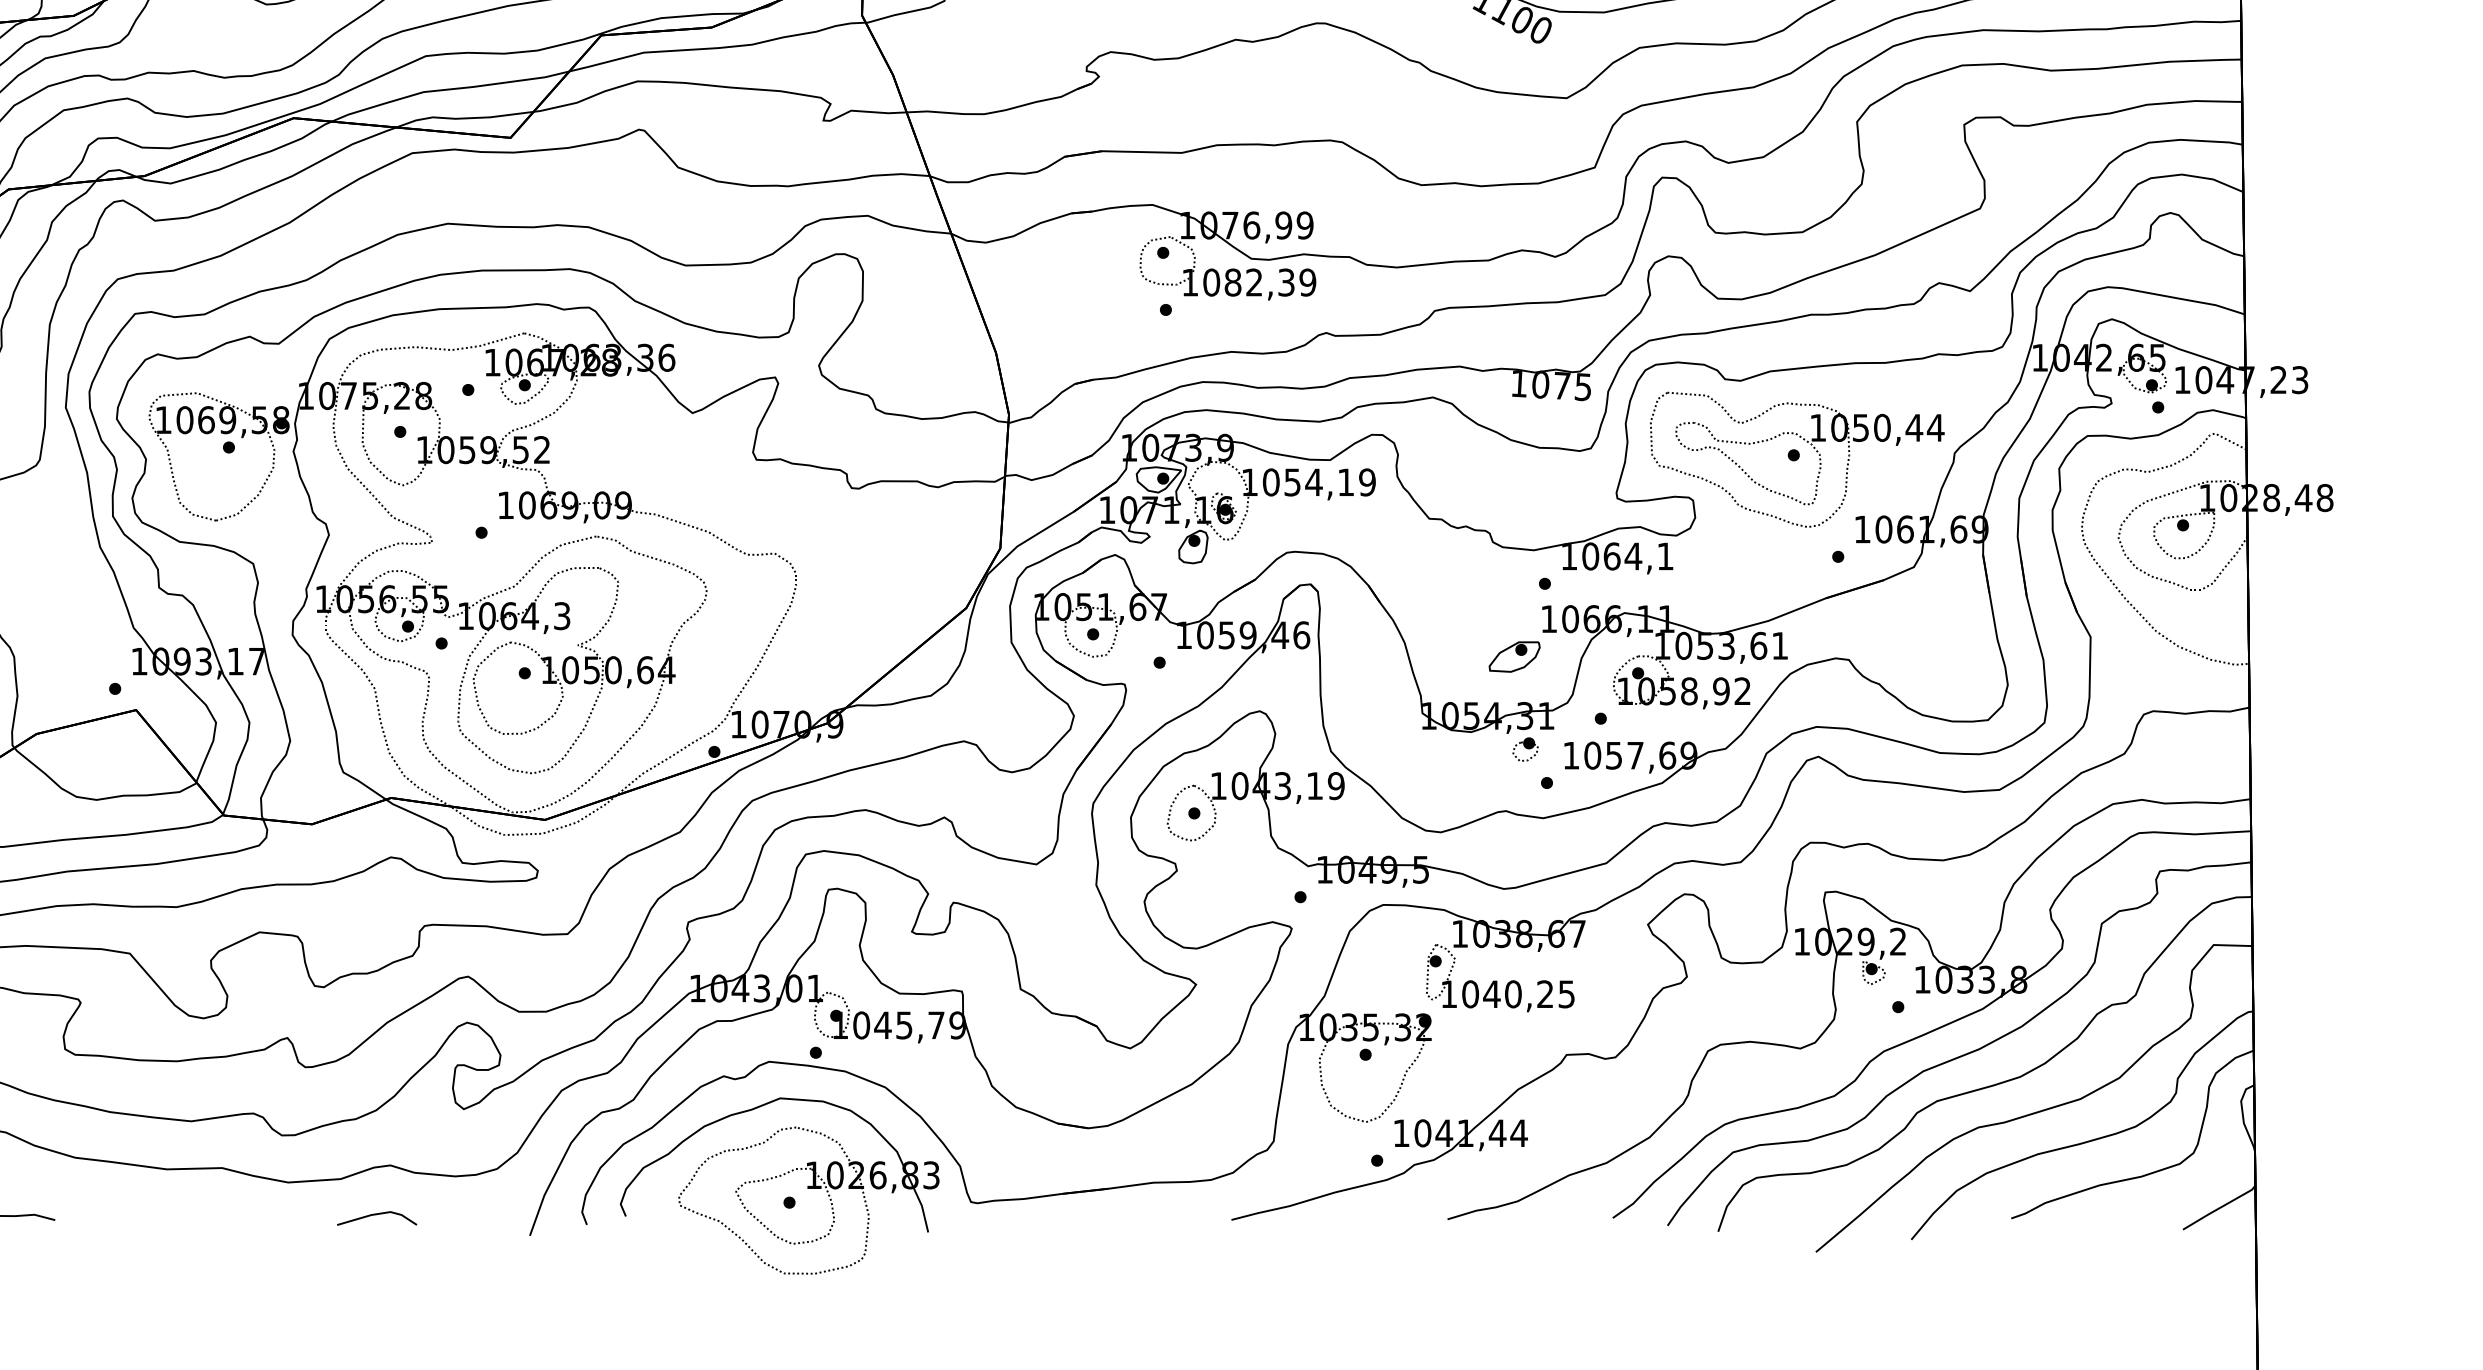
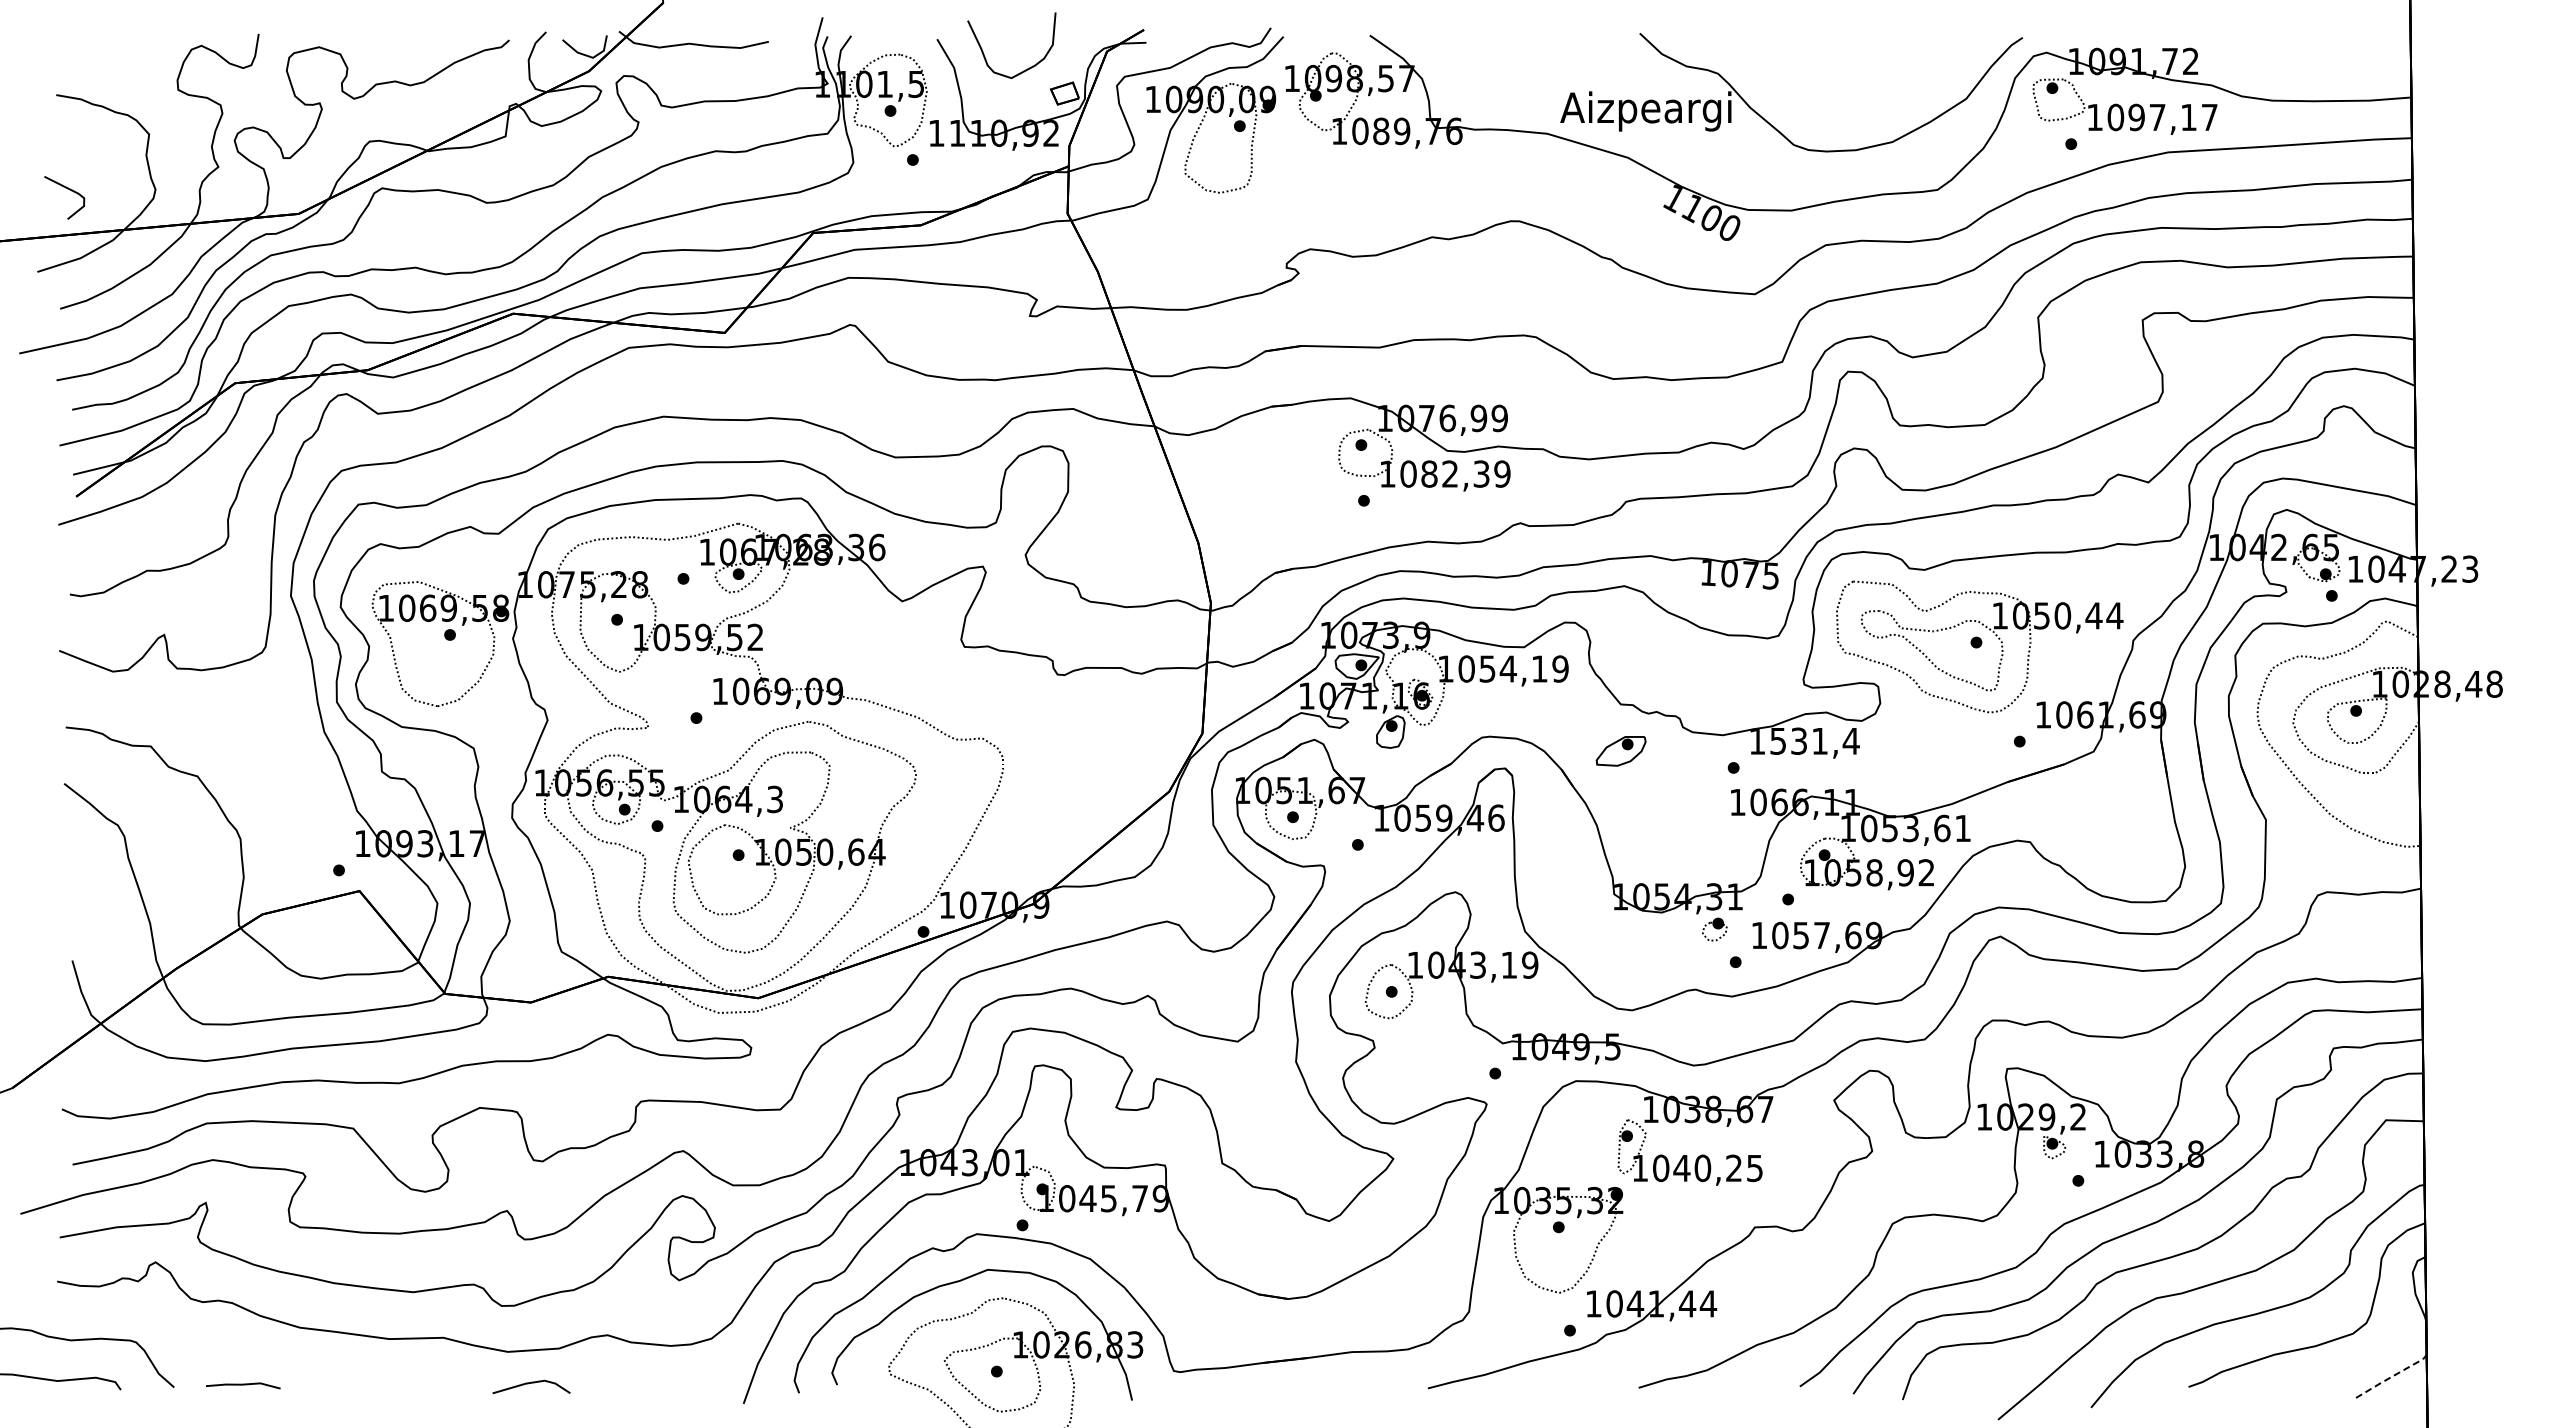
text: (1627, 555) -> (1814, 740), 1064,1 -> 1531,4
part: (1513, 657) -> (1620, 751), moved
line: (2220, 1207) -> (2392, 1376), solid -> dashed
line: (377, 1214) -> (531, 1383), moved

